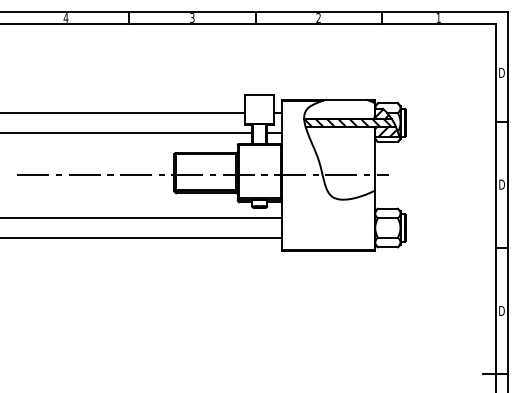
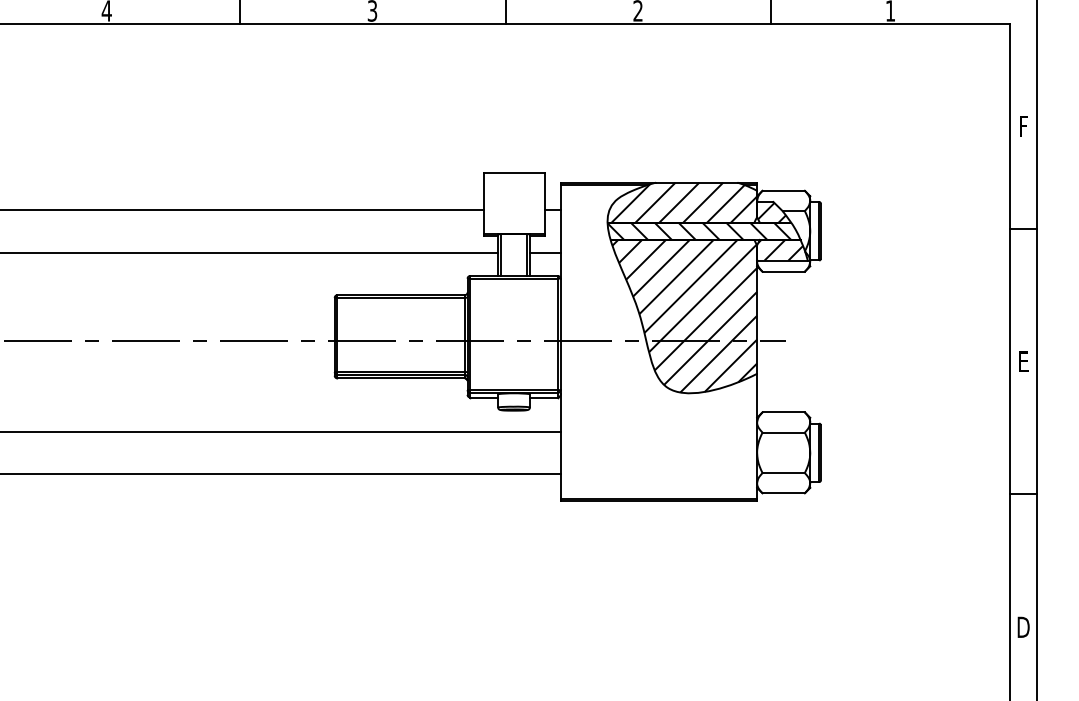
text: (501, 72) -> (1022, 125), D -> F
hatch: (340, 108) -> (684, 201), added
hatch: (340, 162) -> (684, 314), added
text: (501, 184) -> (1022, 361), D -> E

